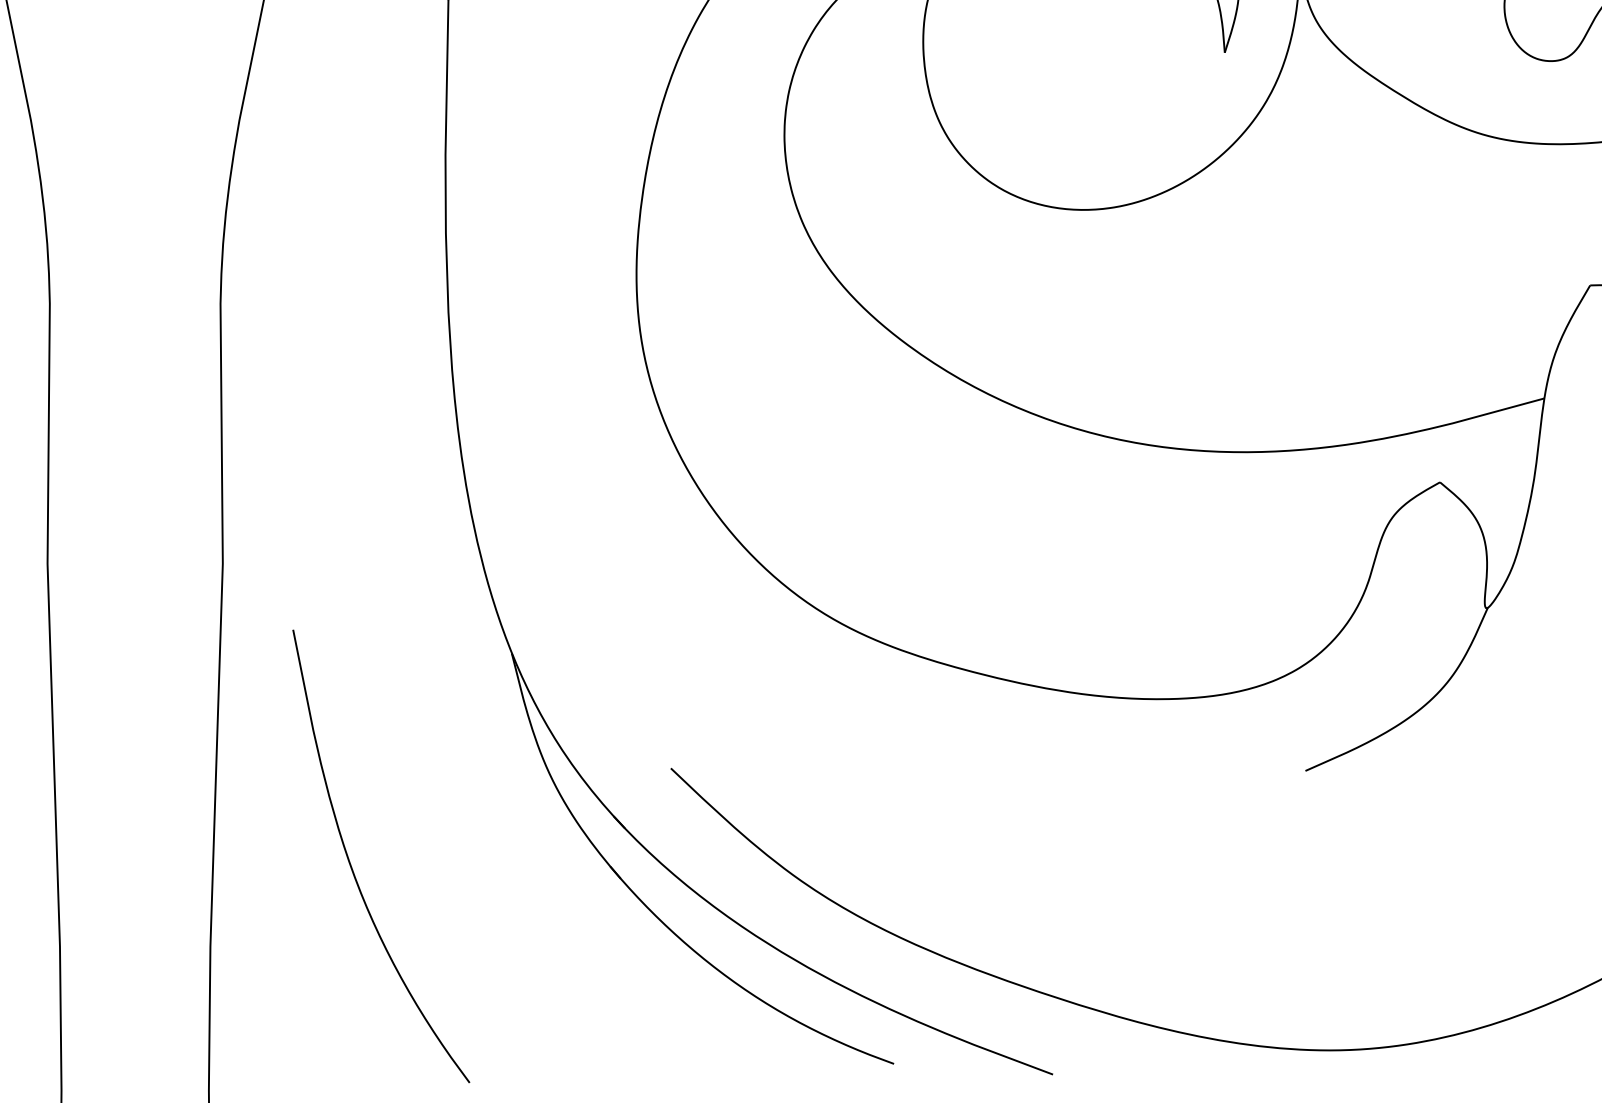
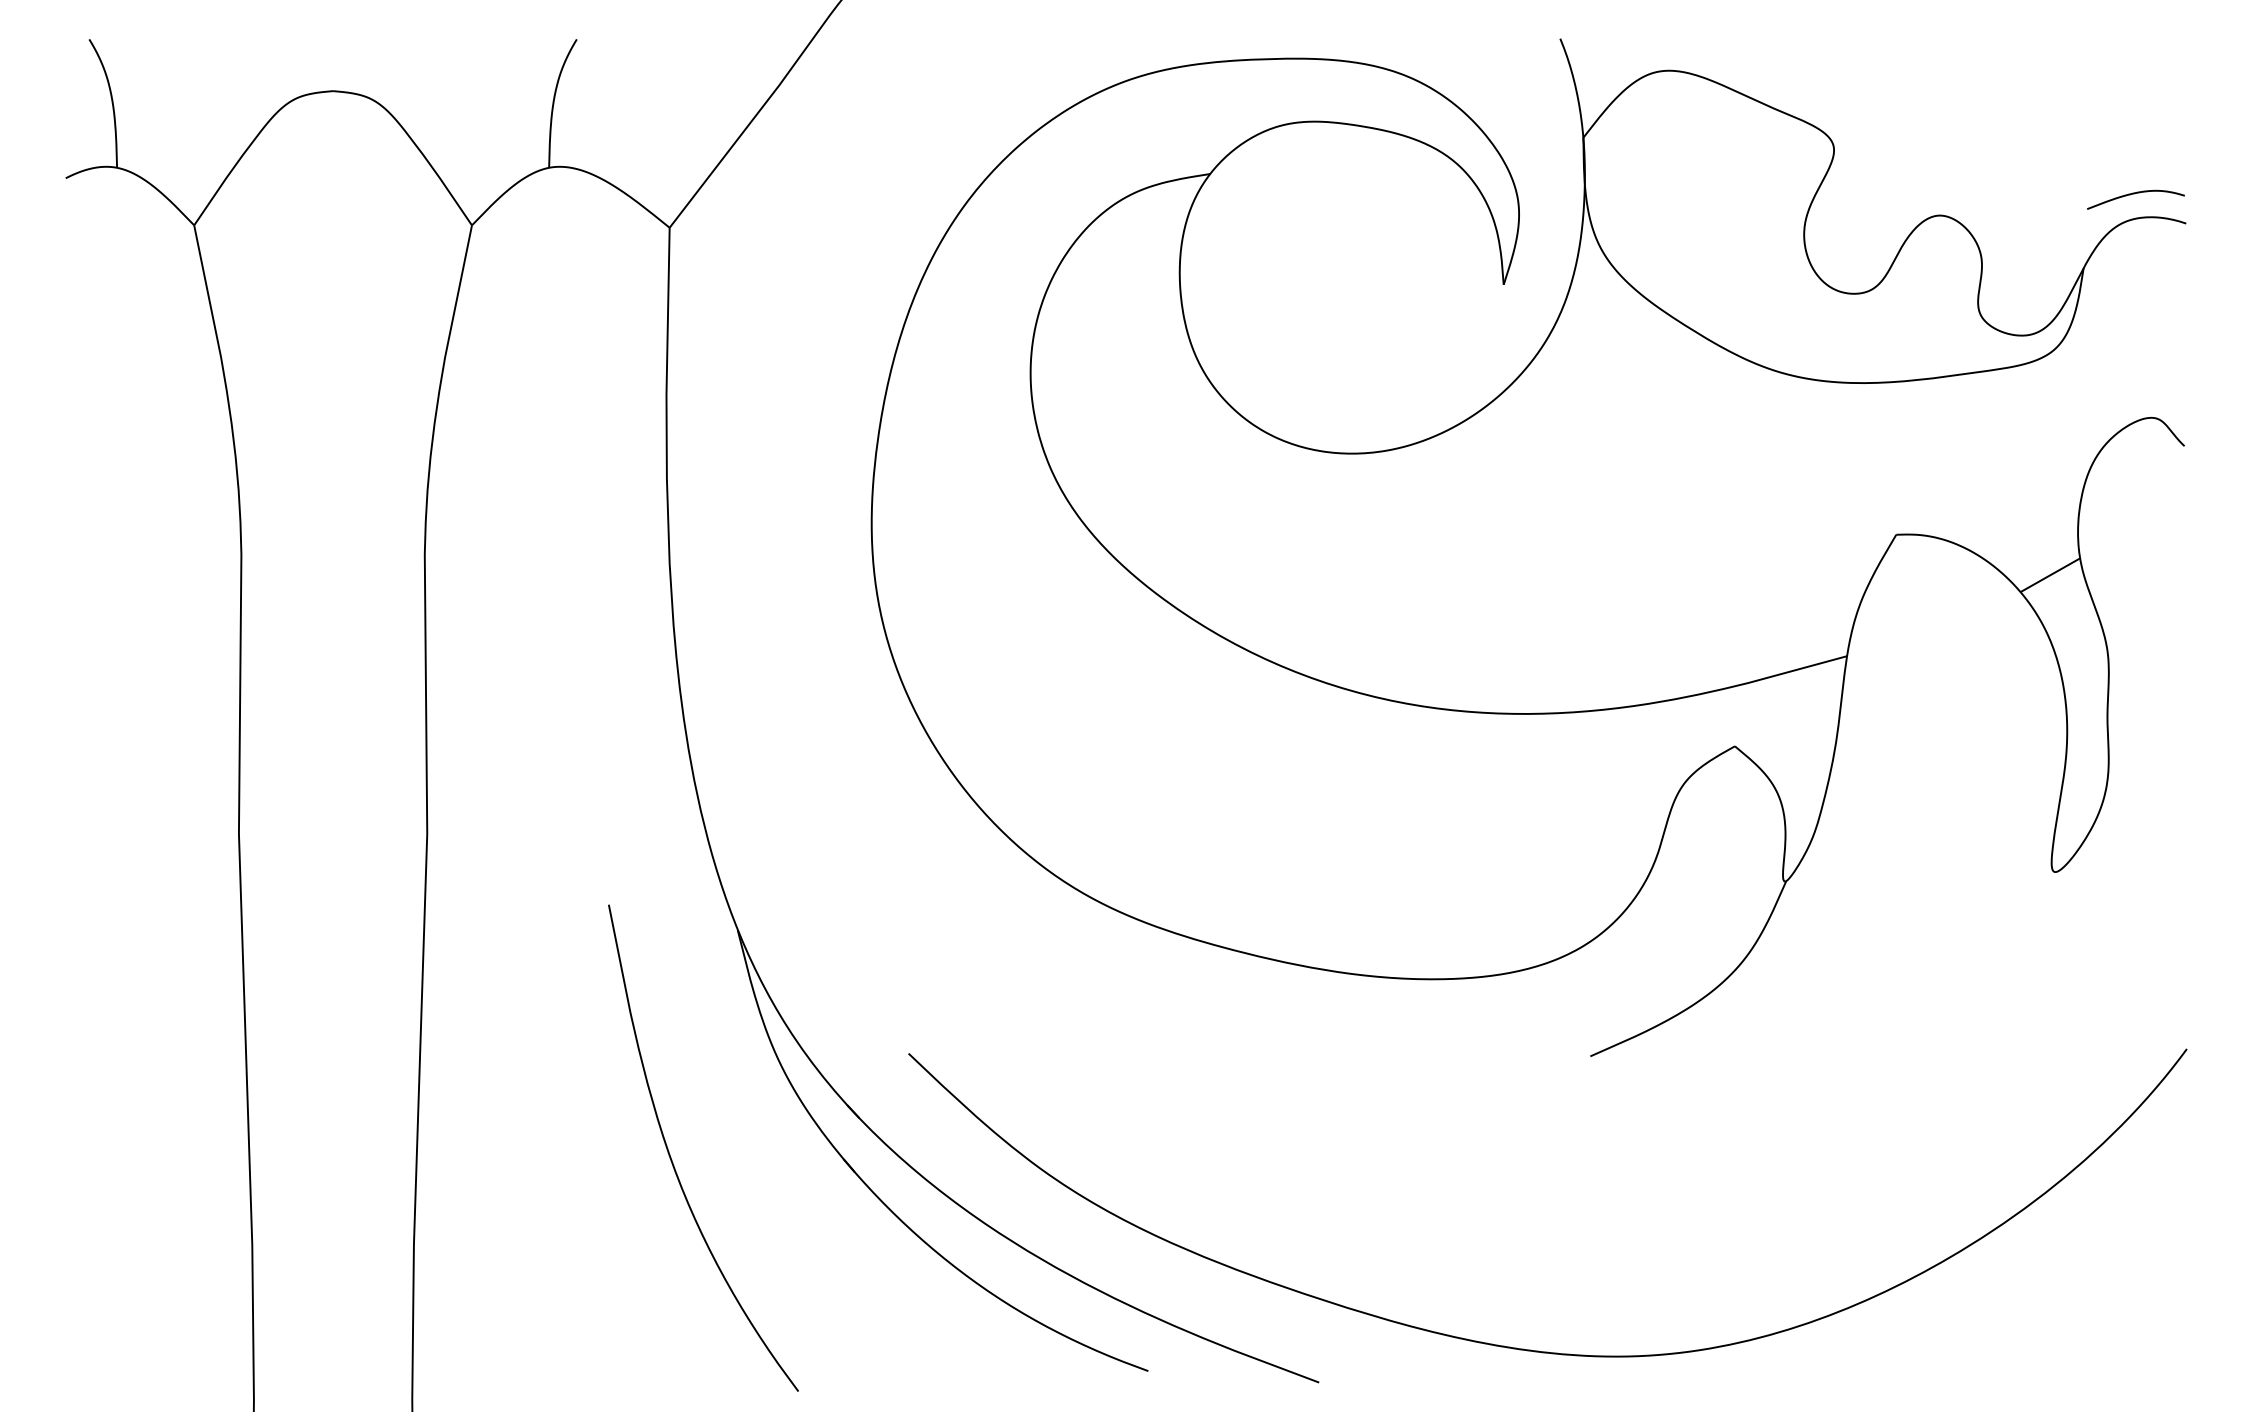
curve: (352, 866) -> (672, 1159), moved

